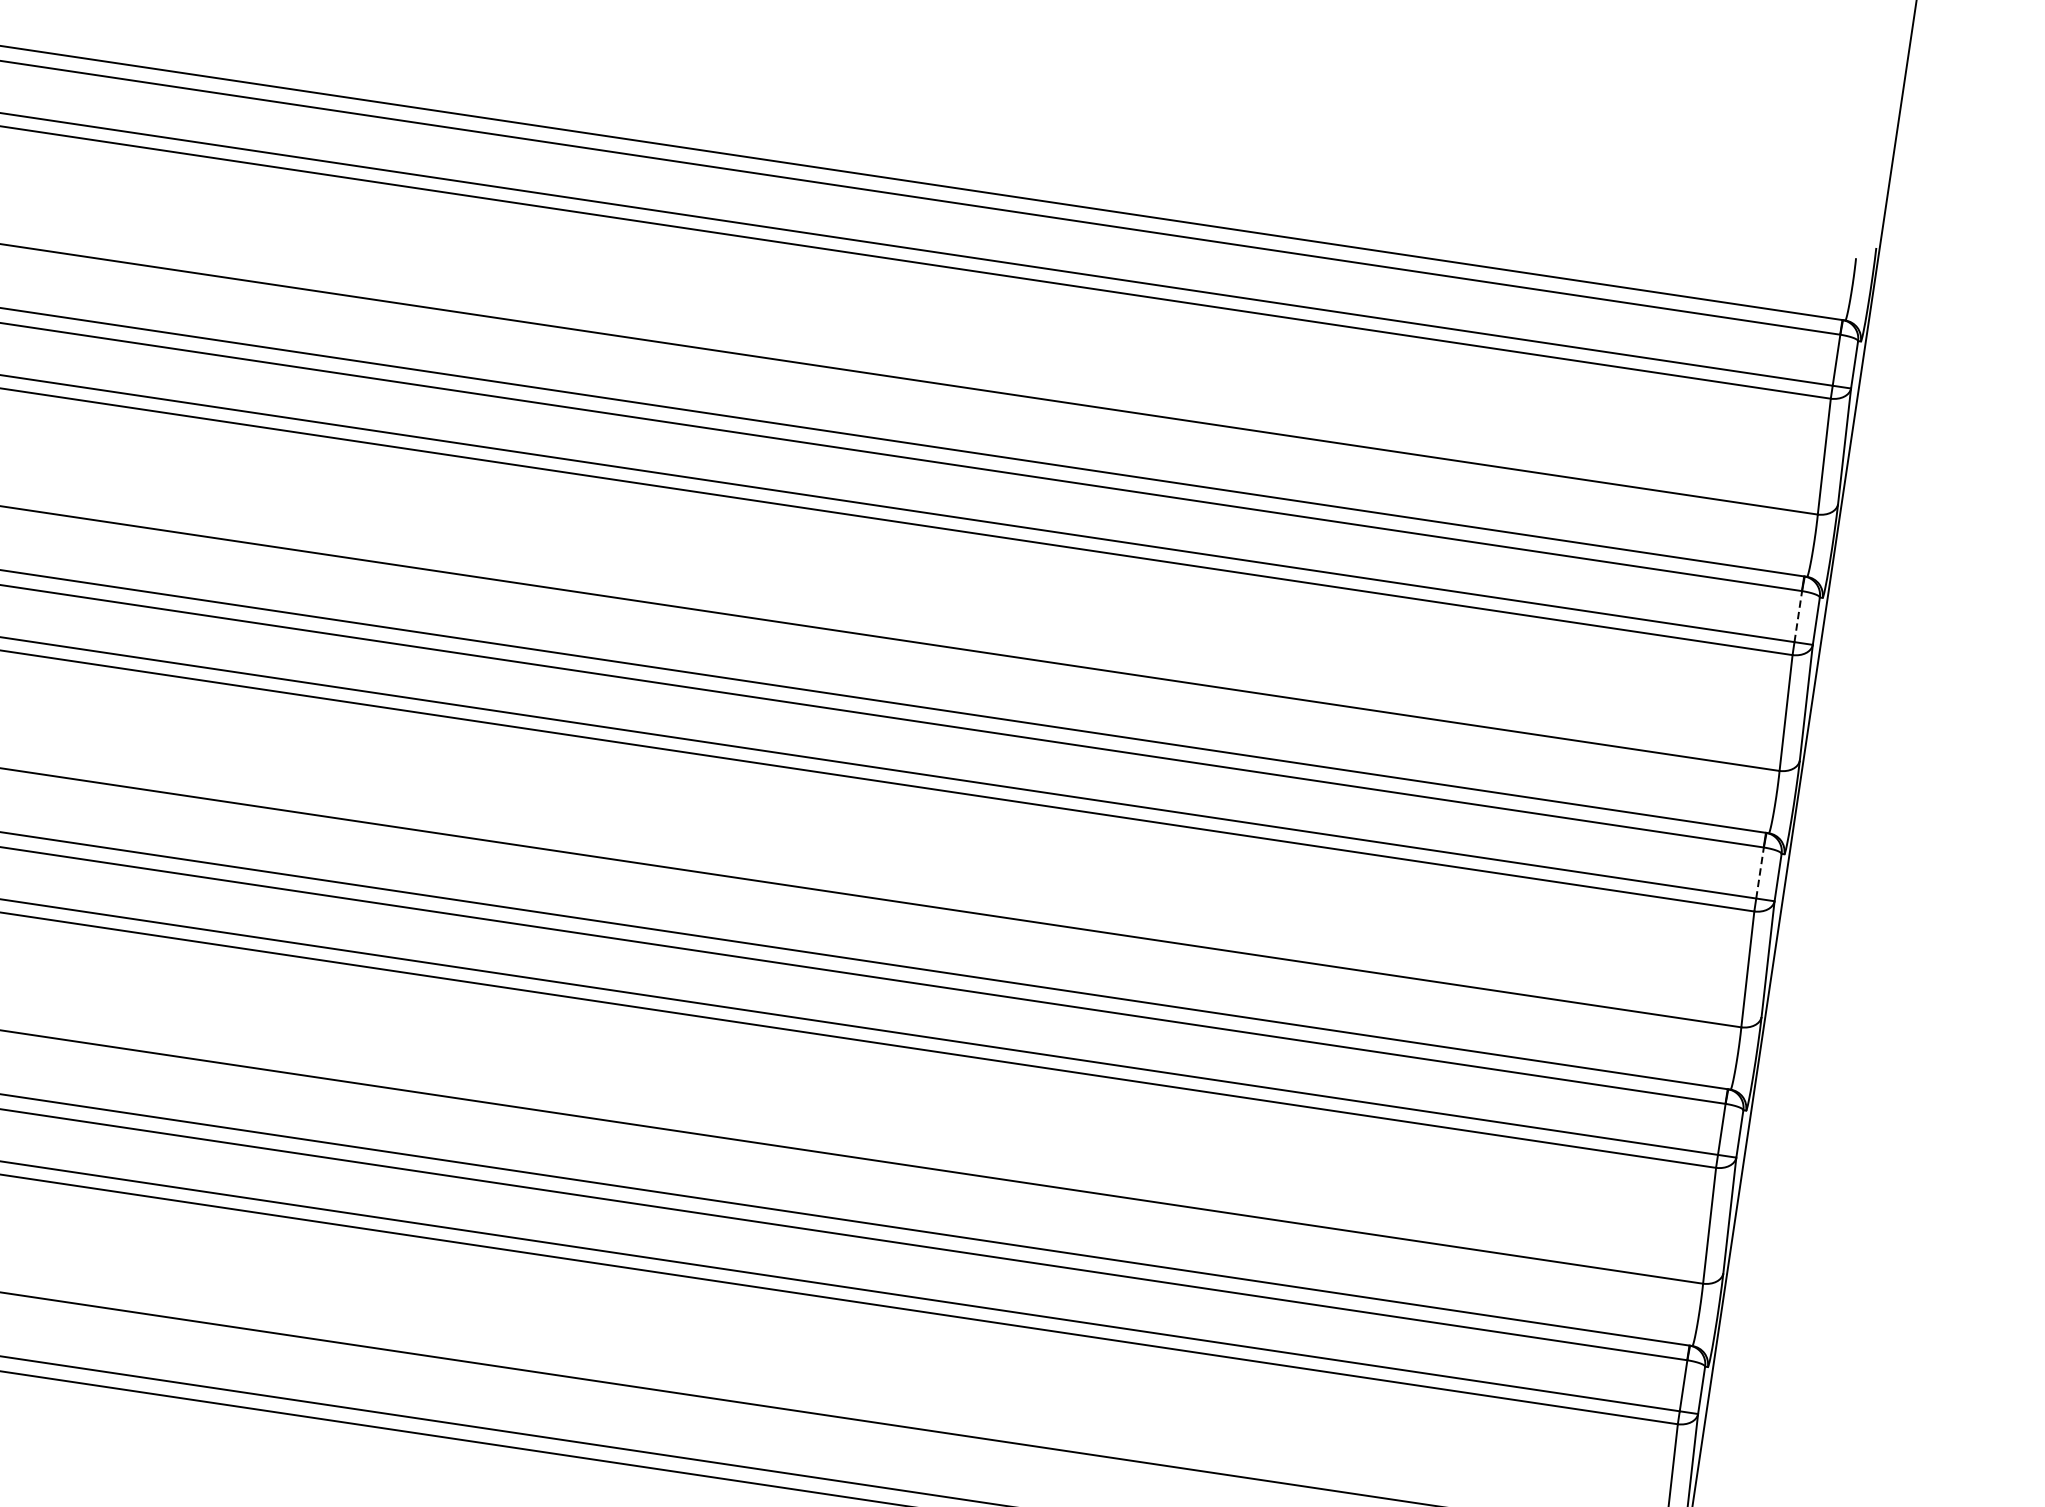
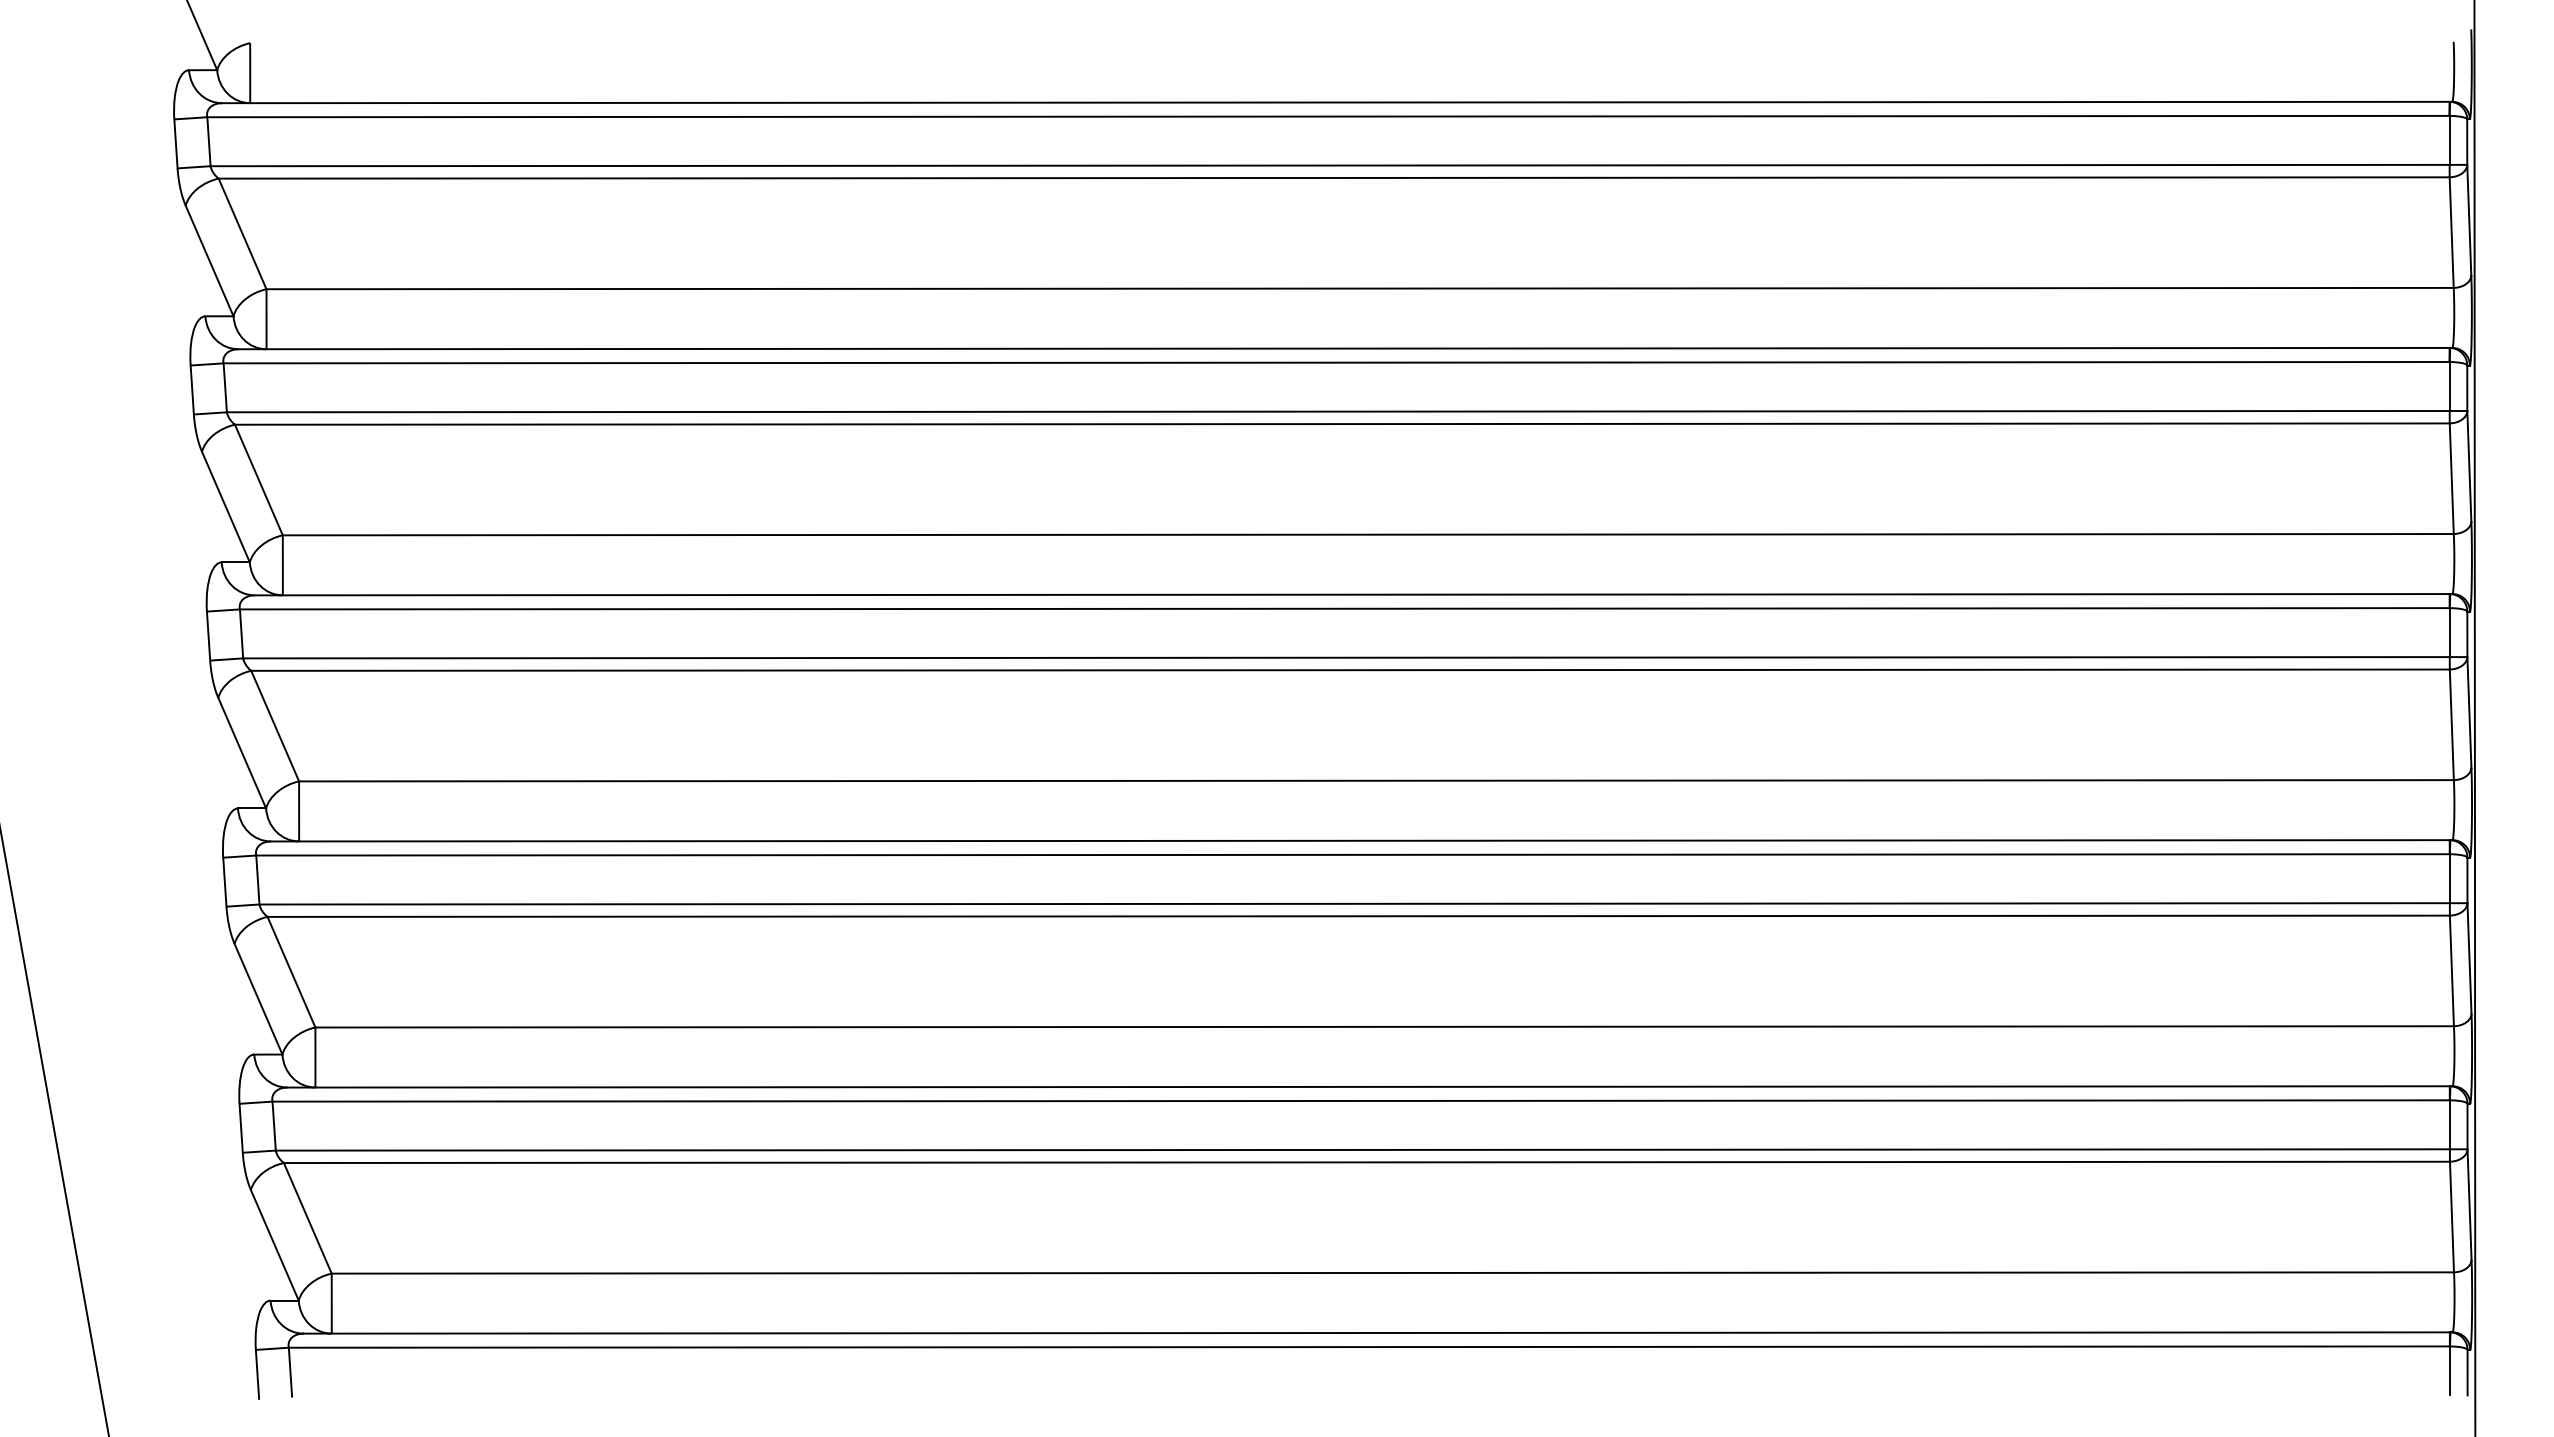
line: (1798, 616) -> (2449, 386), dashed -> solid
line: (1759, 872) -> (2449, 632), dashed -> solid

